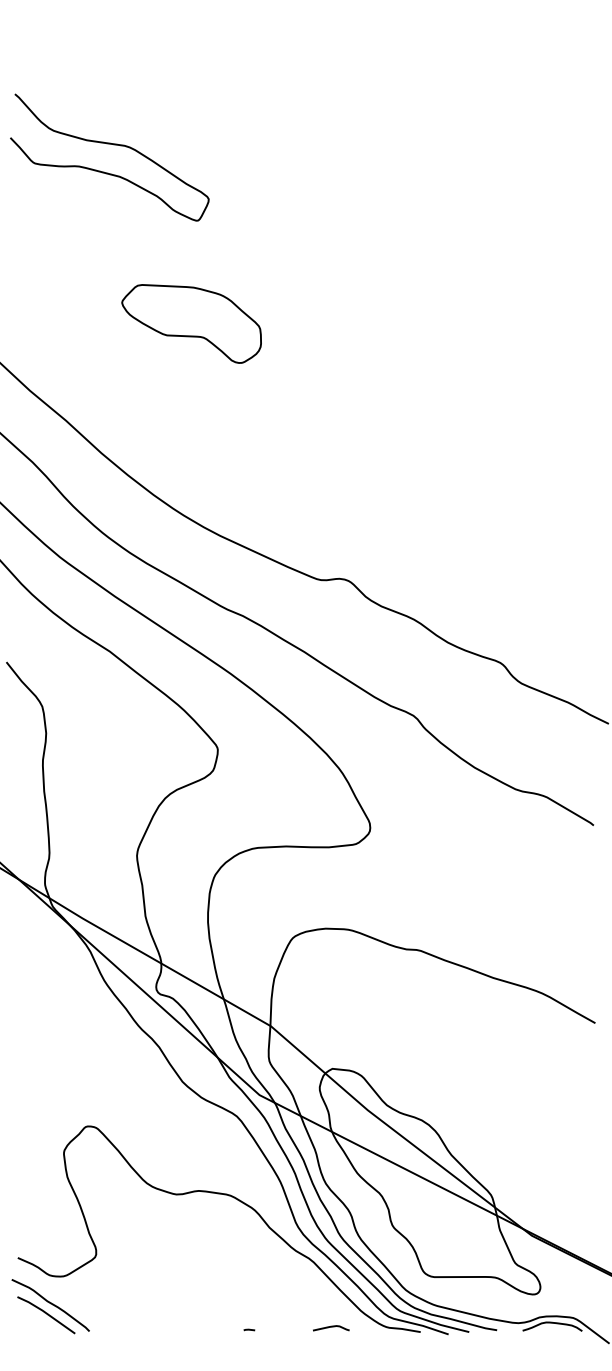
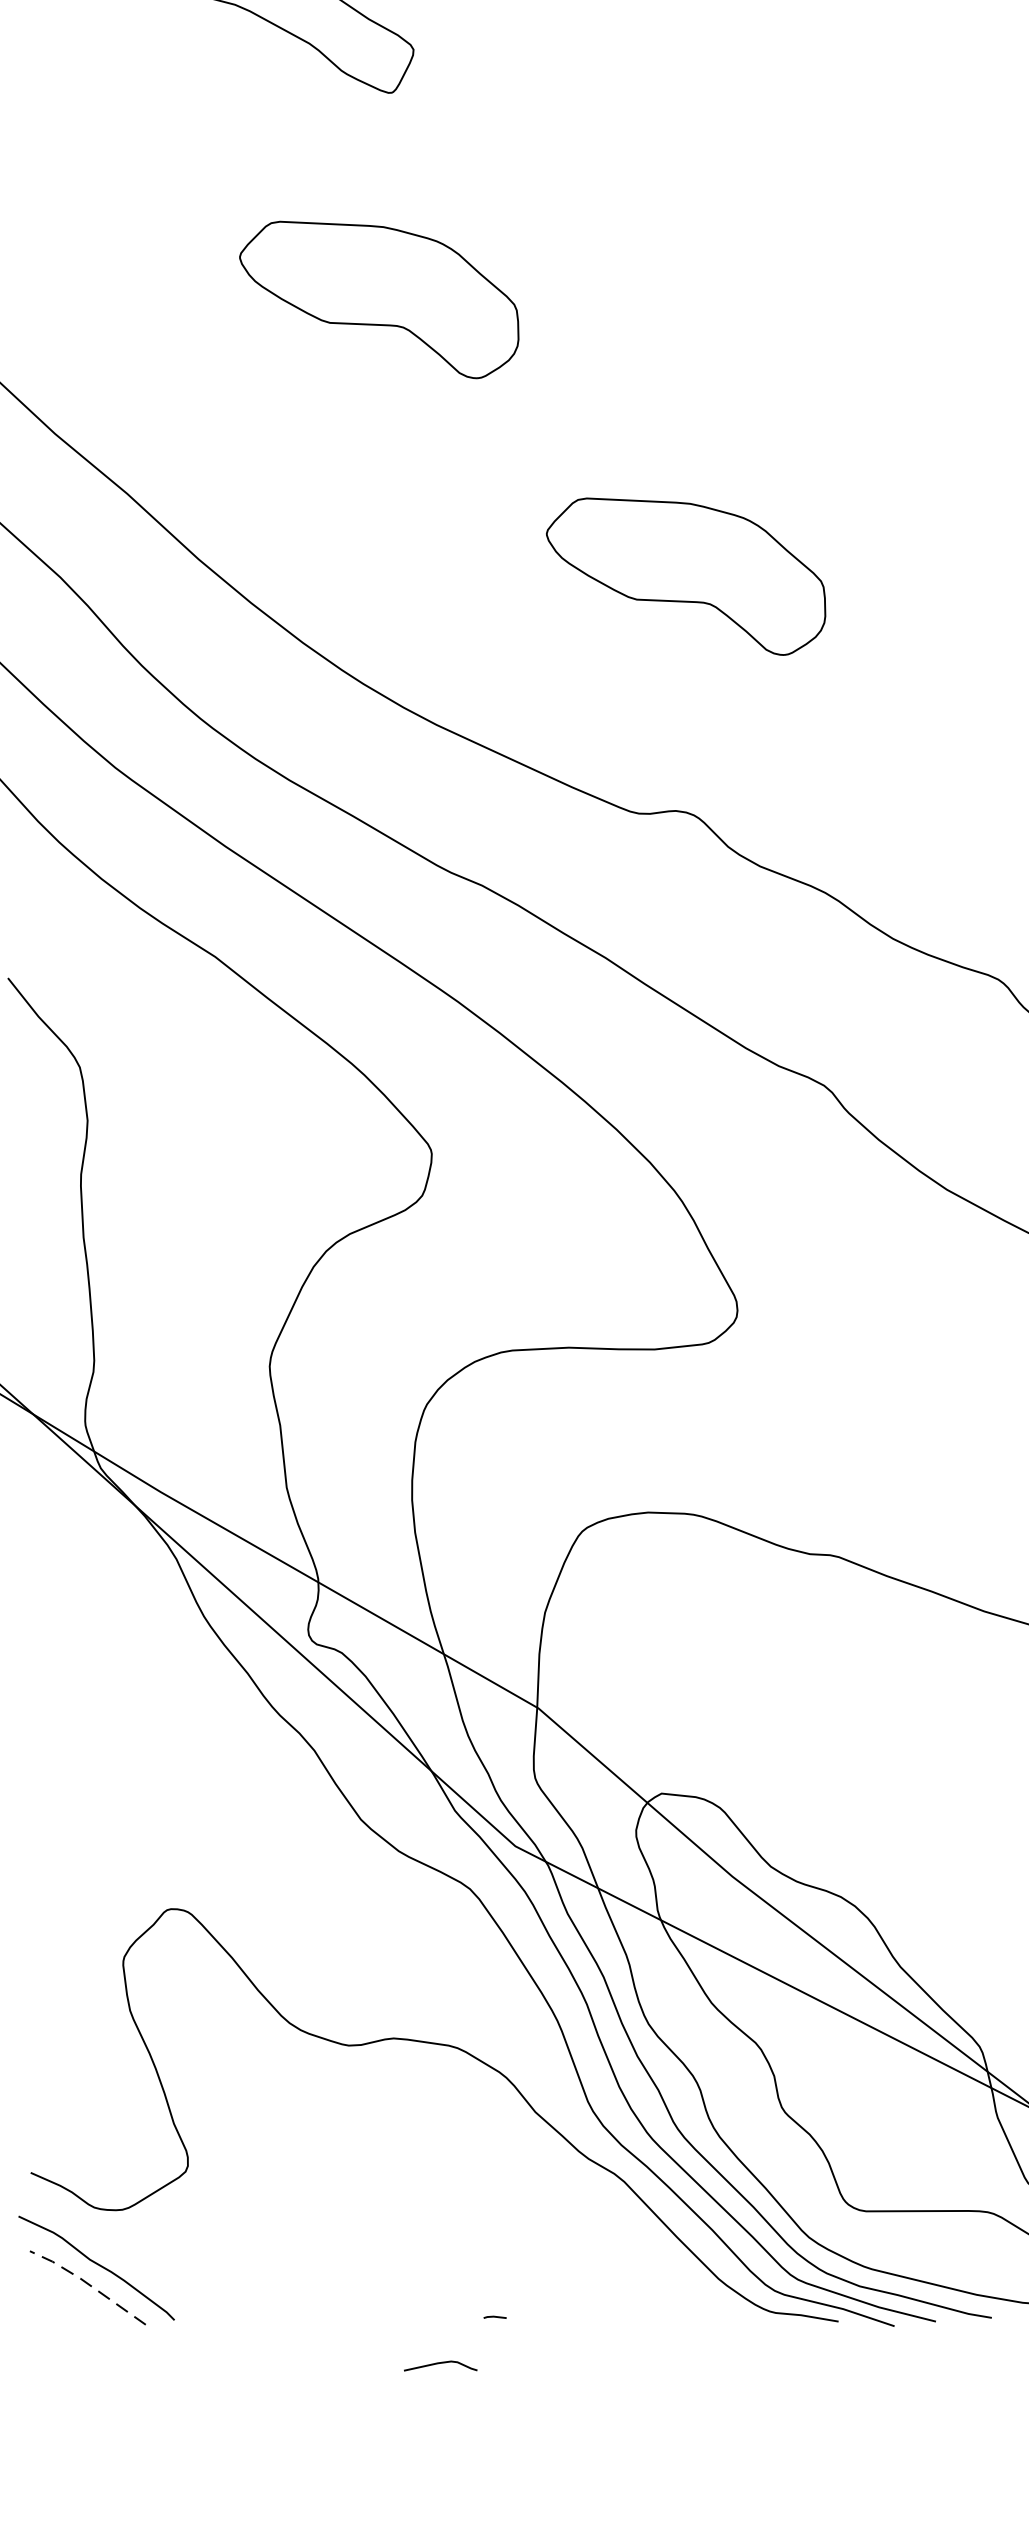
part: (344, 461) -> (685, 575), added
line: (45, 1312) -> (86, 2282), solid -> dashed
curve: (331, 1327) -> (441, 2364), moved

